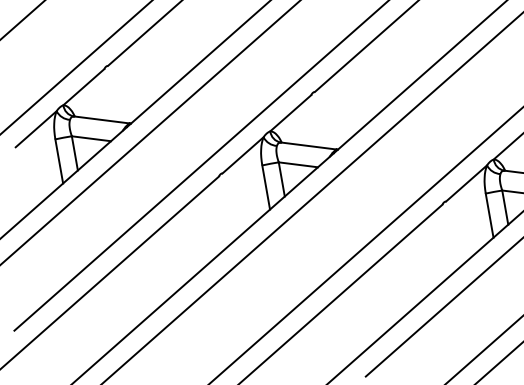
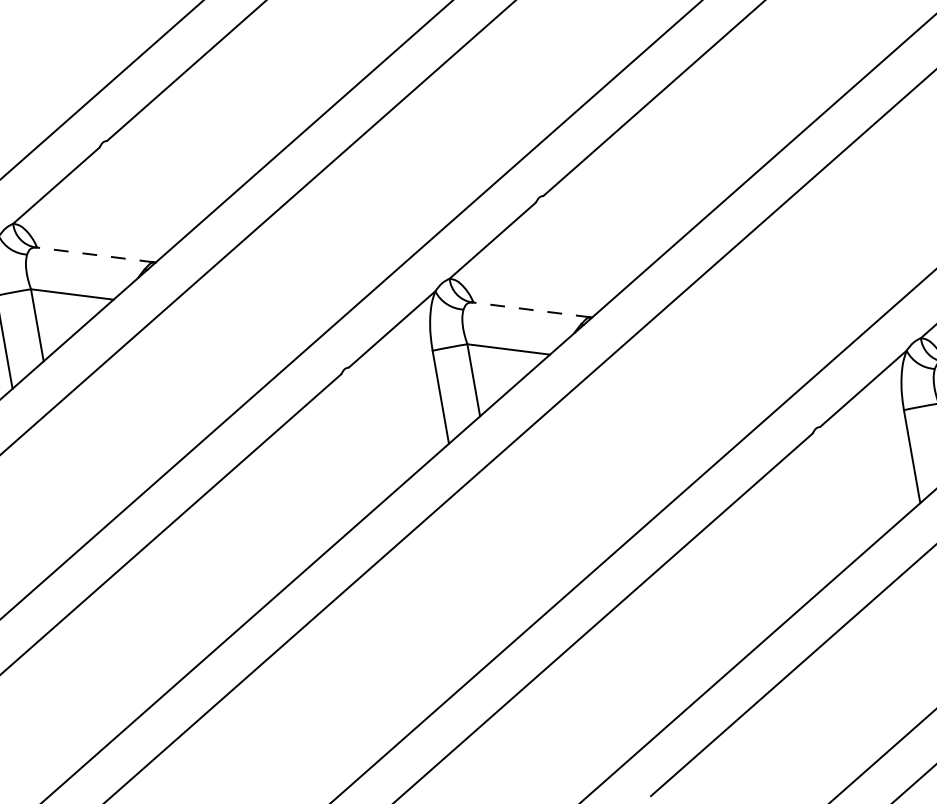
line: (101, 119) -> (93, 253), solid -> dashed
line: (308, 145) -> (530, 308), solid -> dashed

